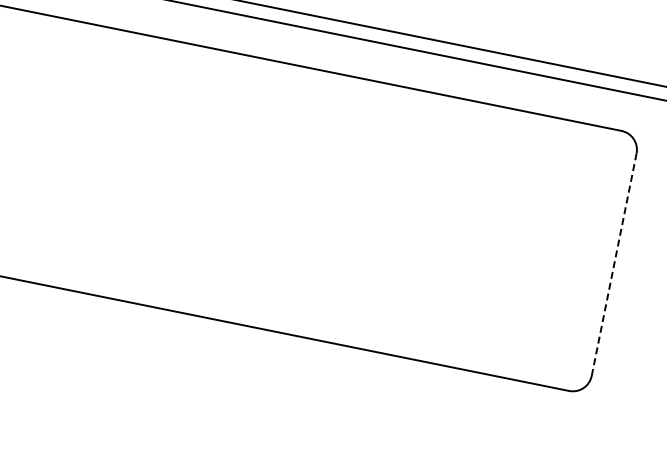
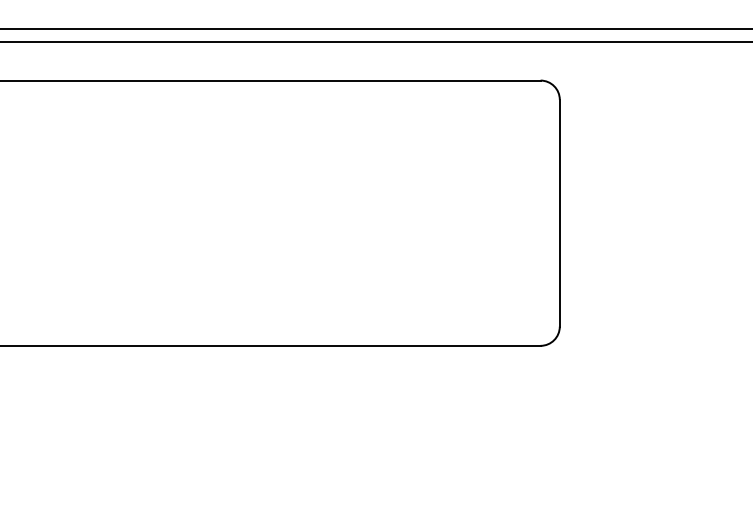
line: (613, 263) -> (559, 212), dashed -> solid

